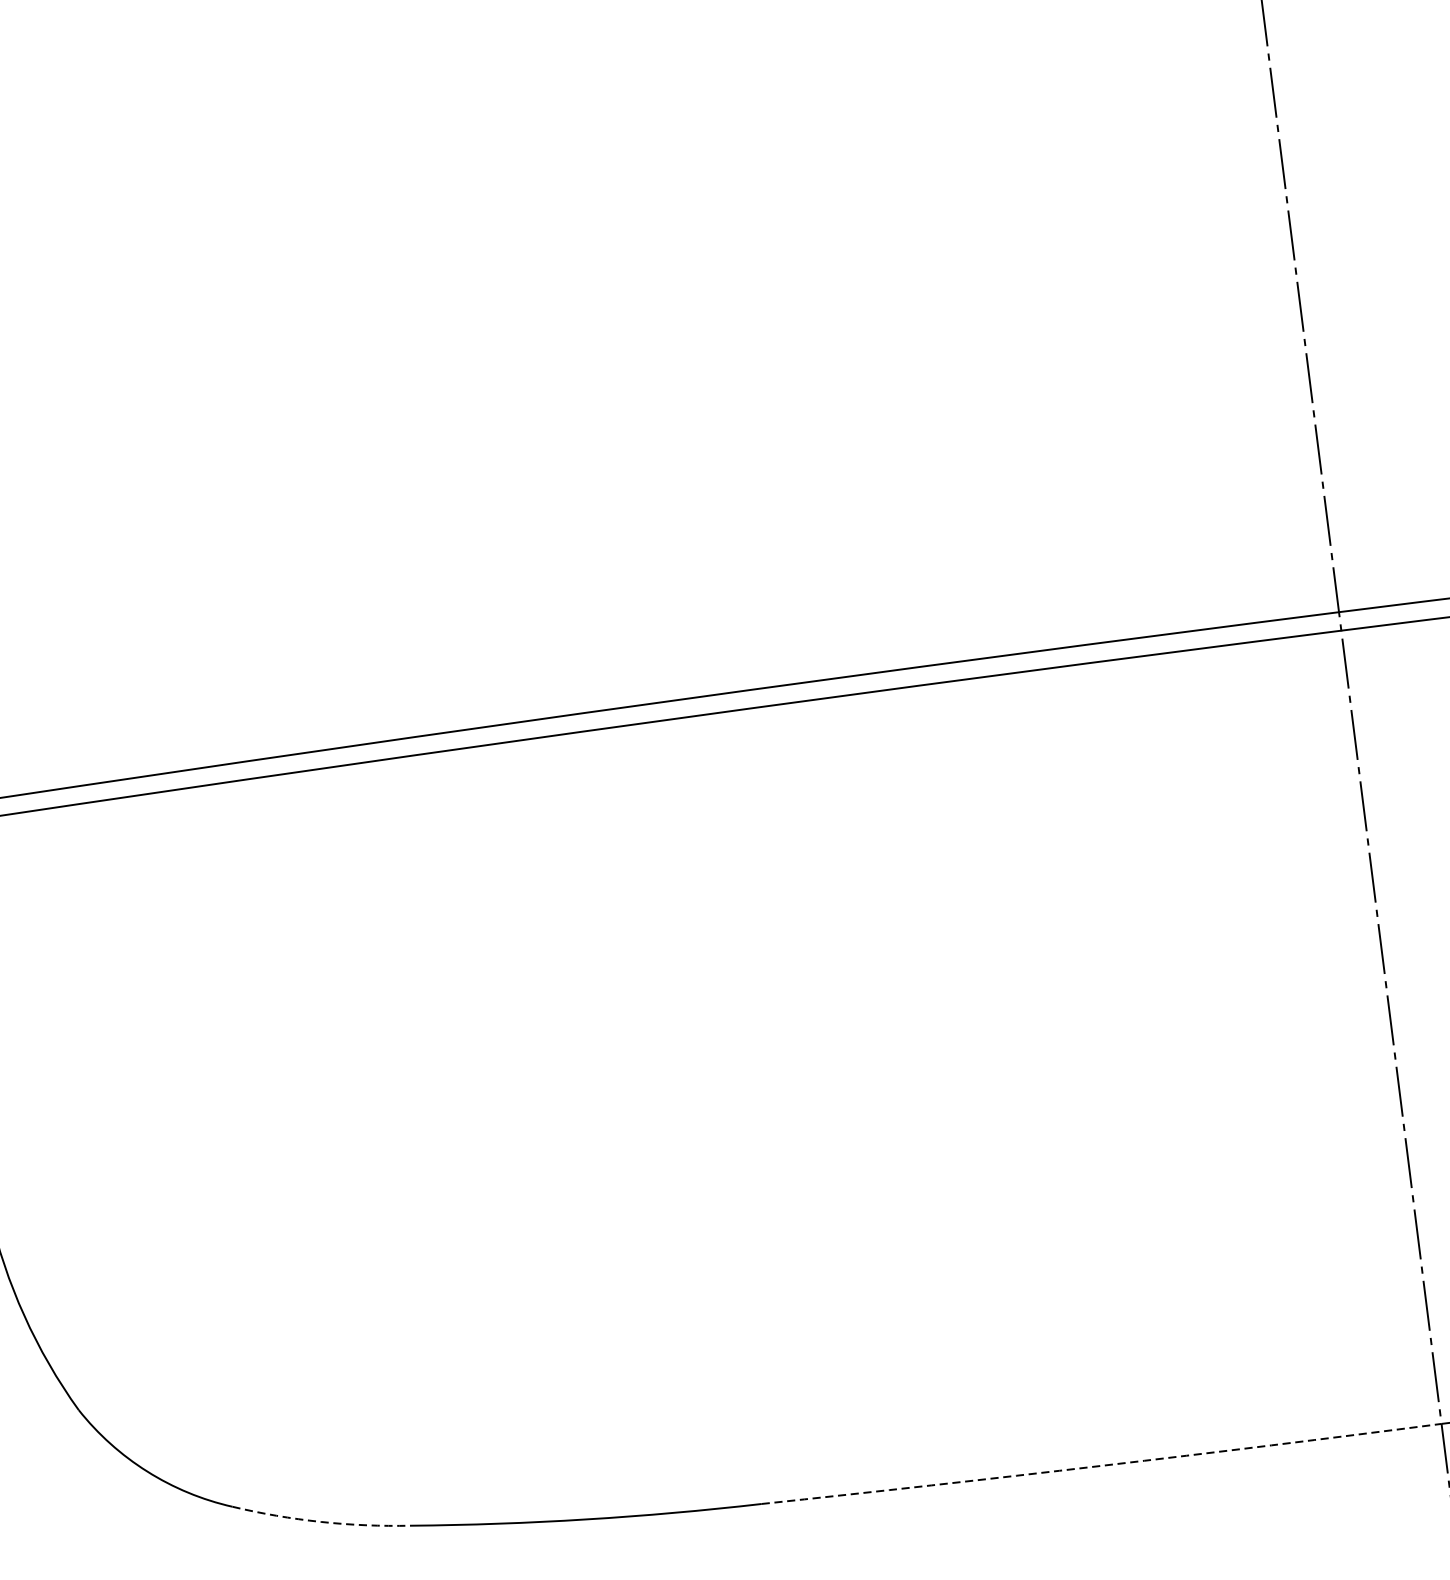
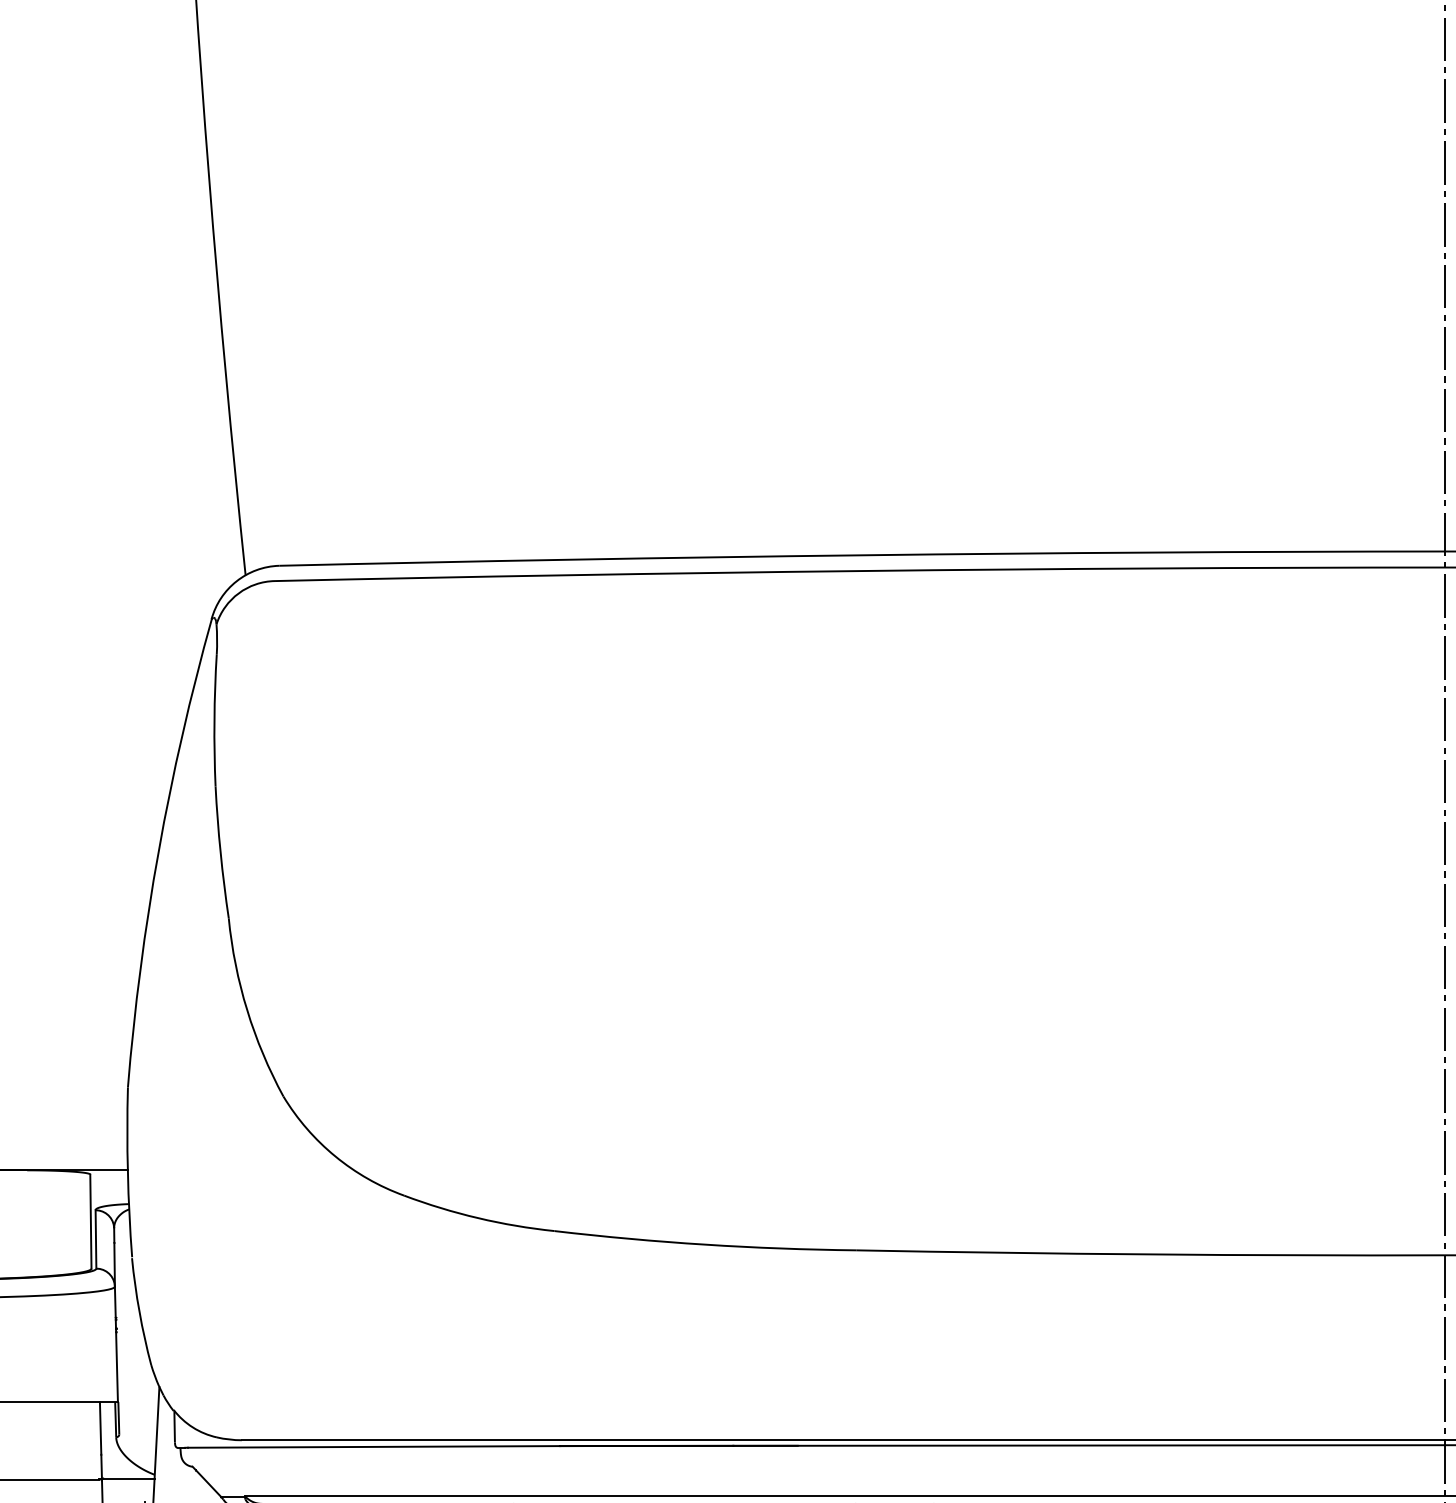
arc: (1101, 1465) -> (1150, 1254), dashed -> solid
arc: (321, 1522) -> (478, 1218), dashed -> solid

